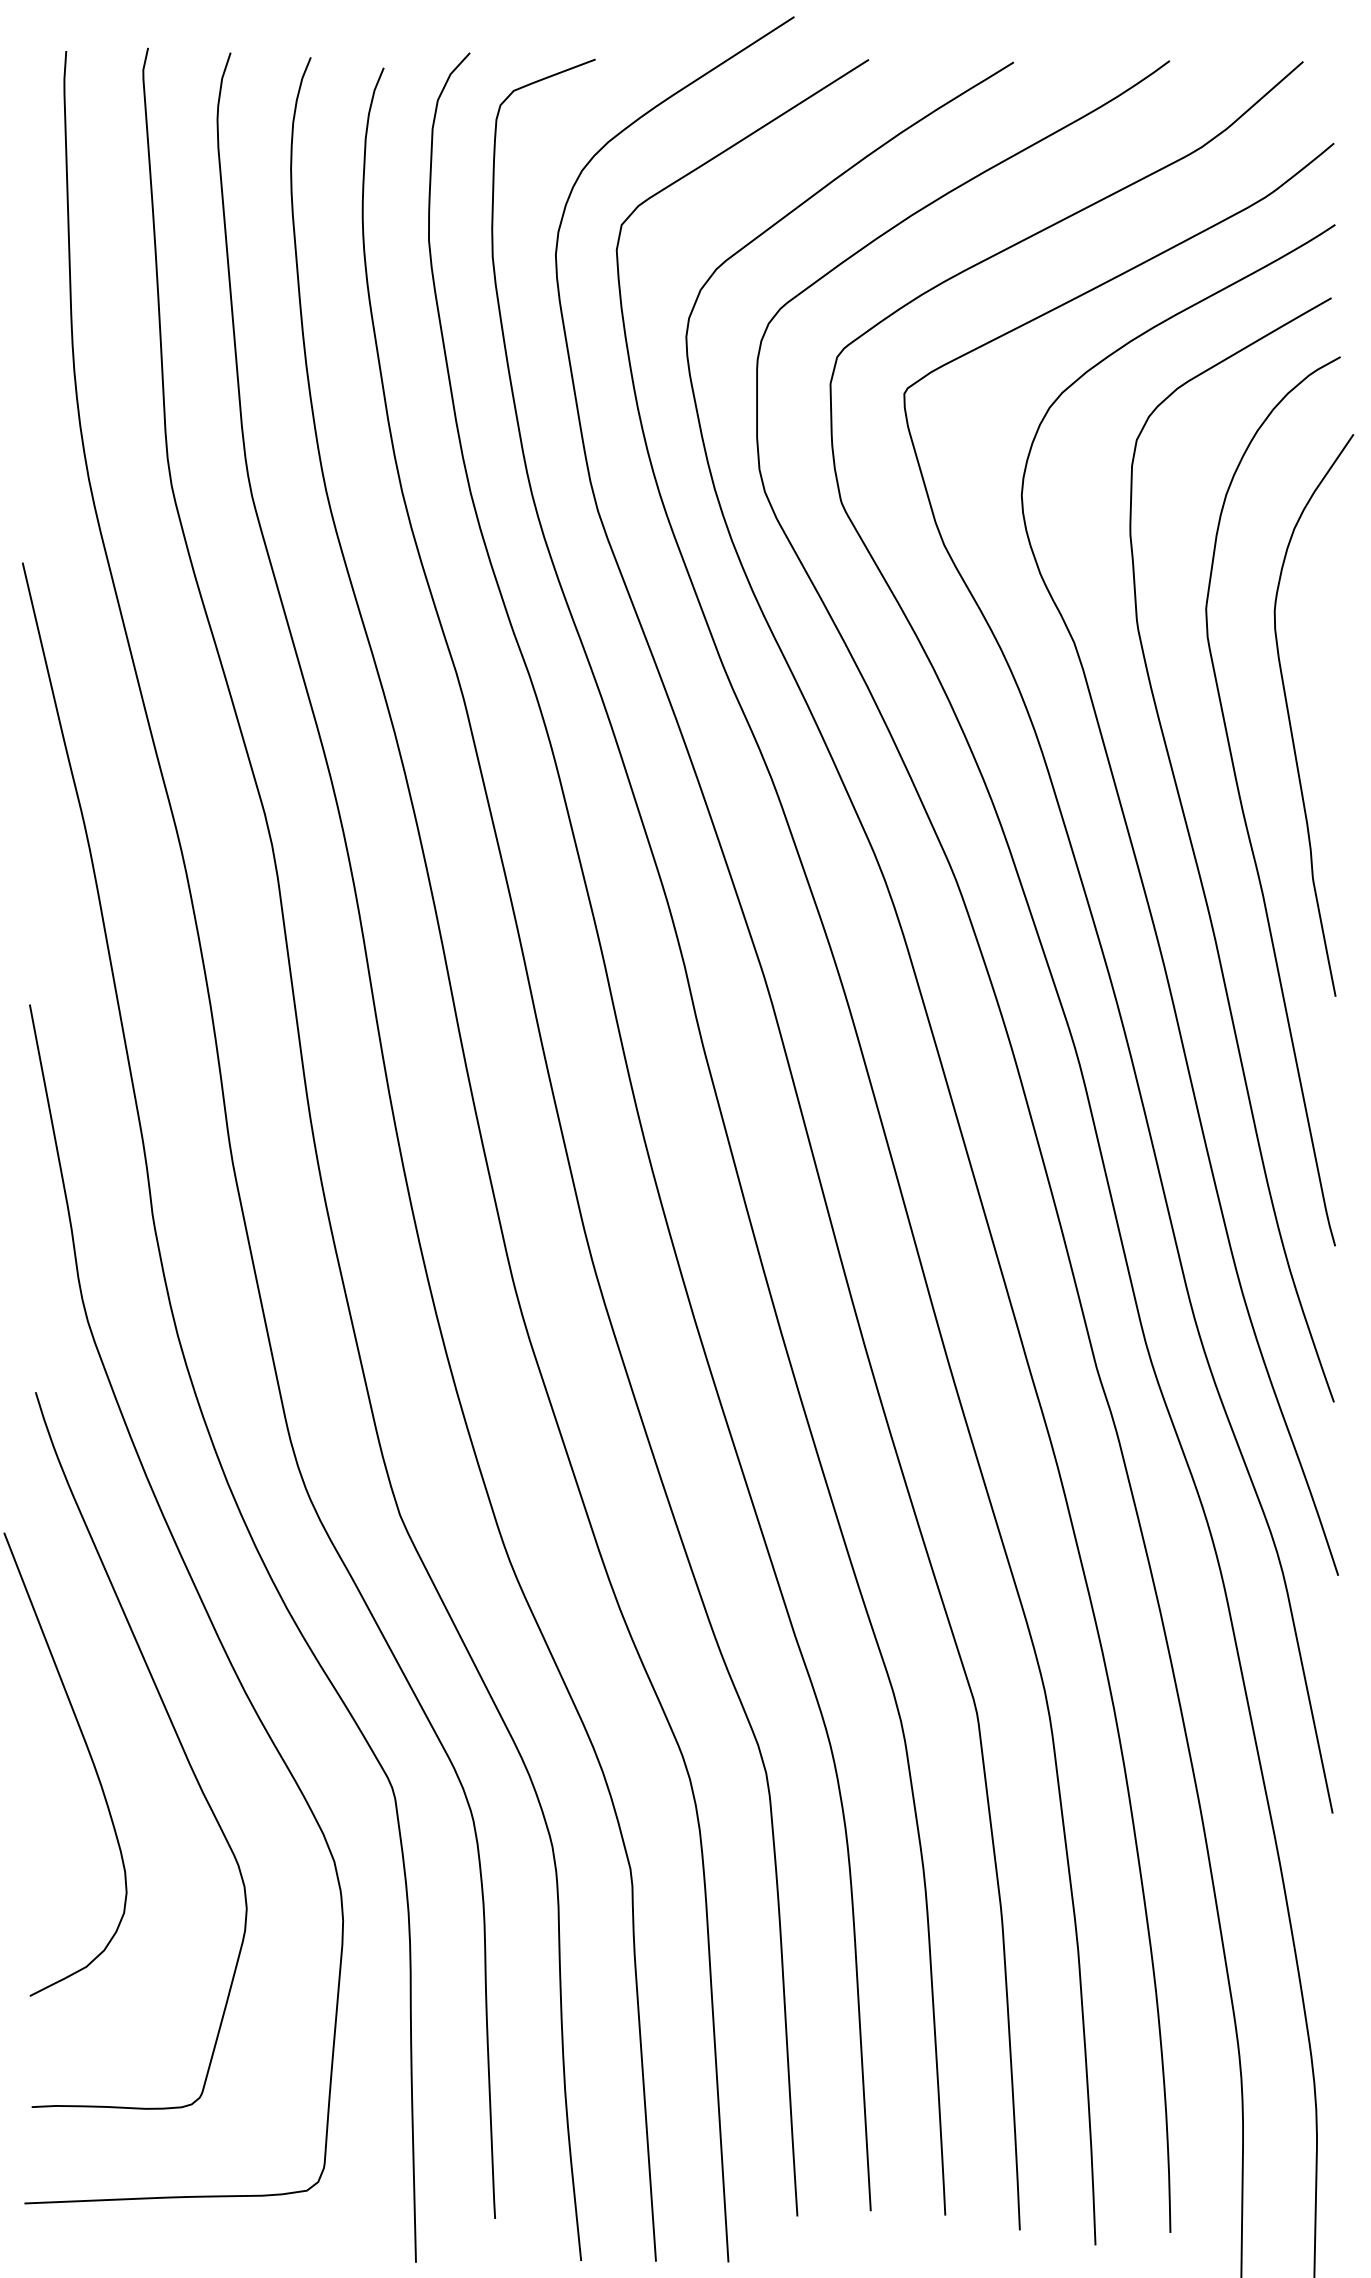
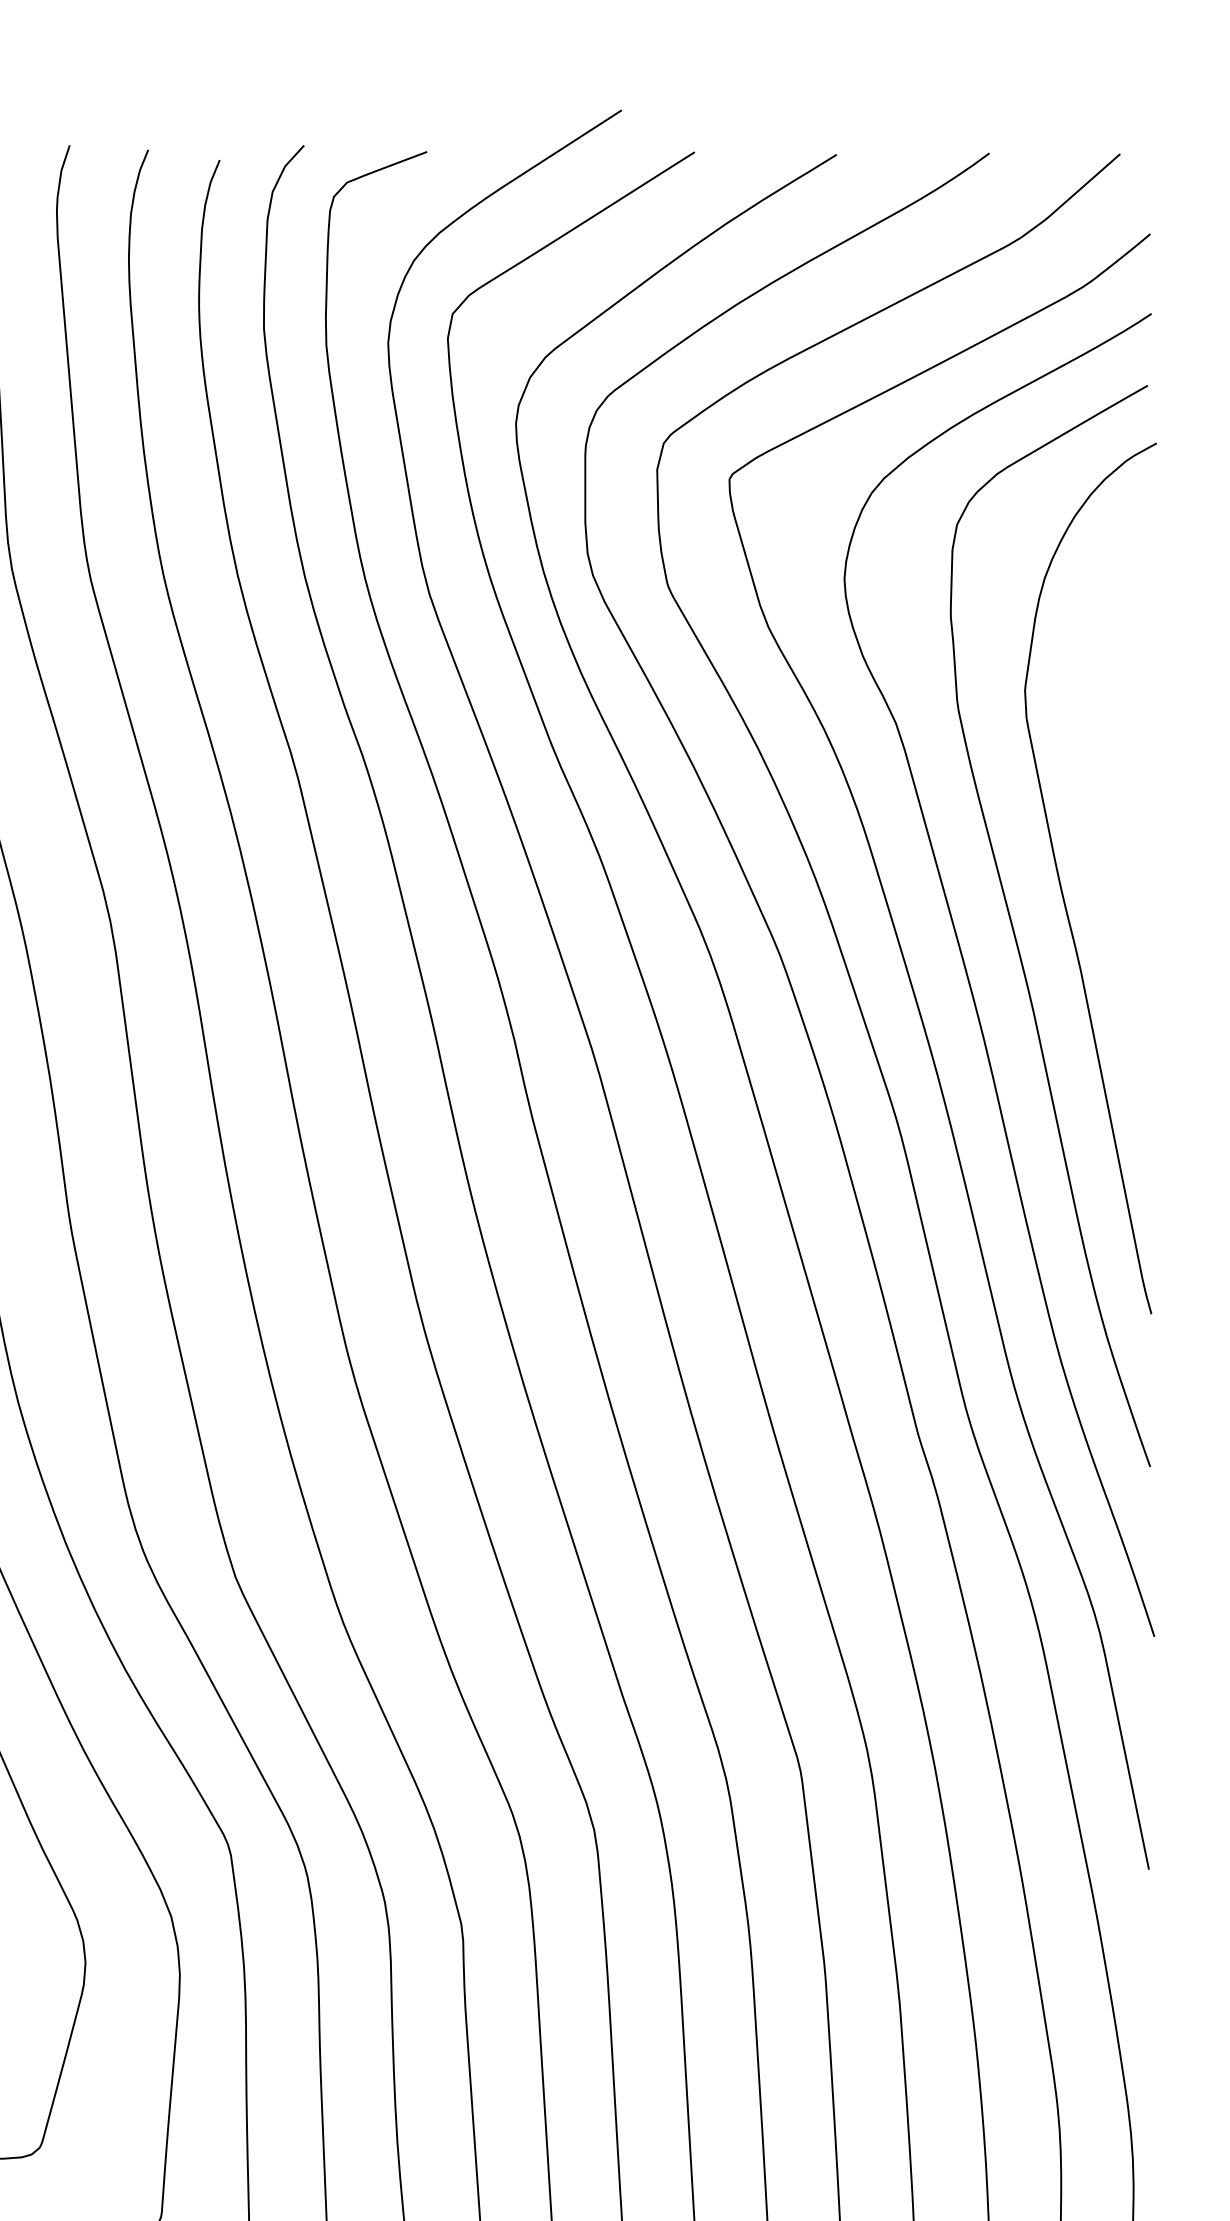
curve: (1290, 718) -> (1107, 797), removed

